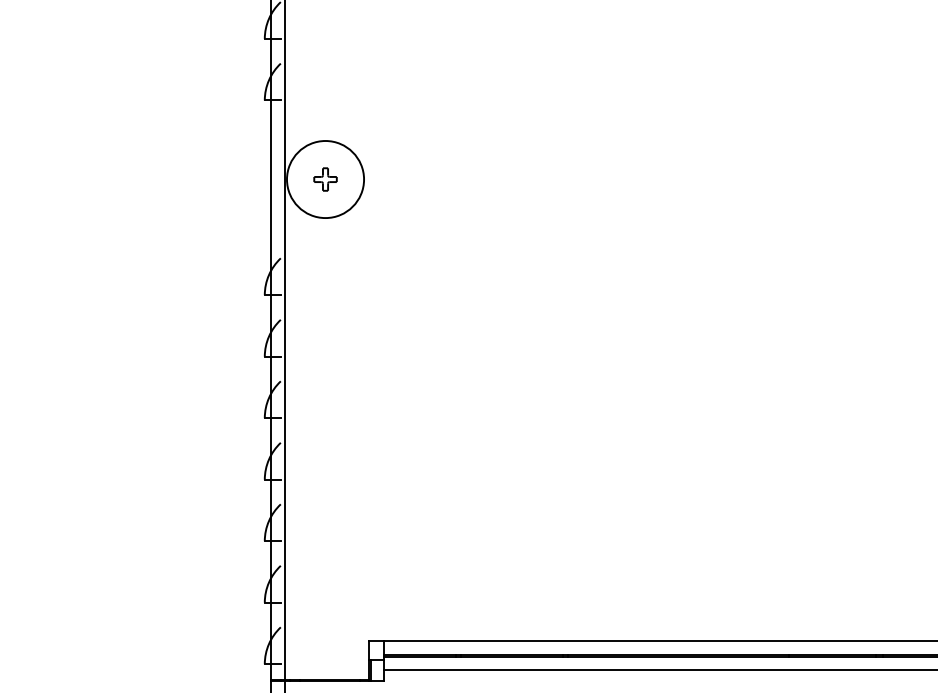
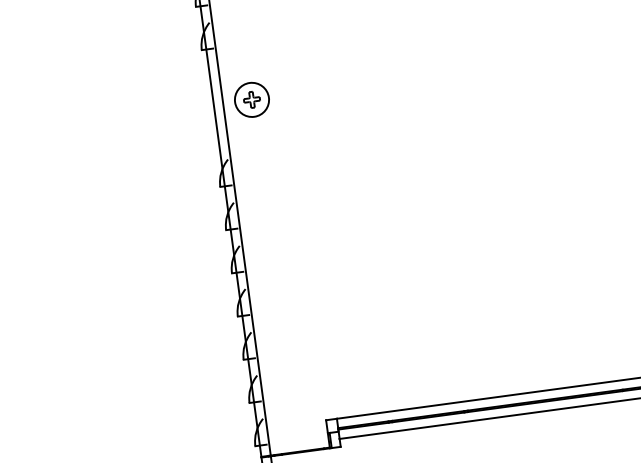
circle: (325, 179) -> (251, 99), size x0.62

